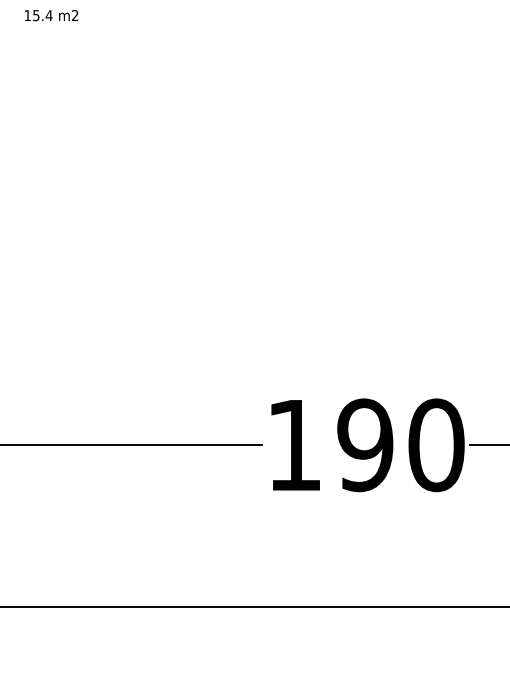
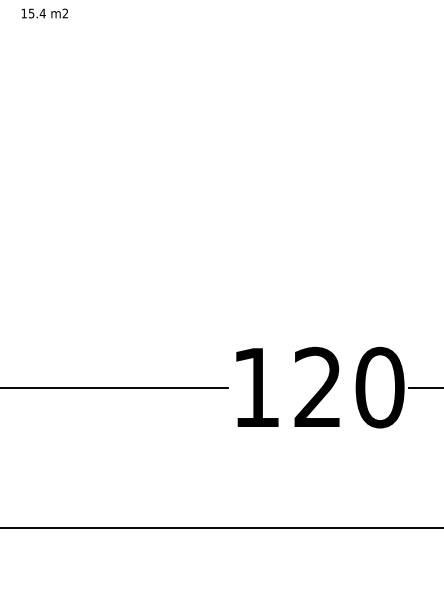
text: (364, 445) -> (317, 387), 190 -> 120

